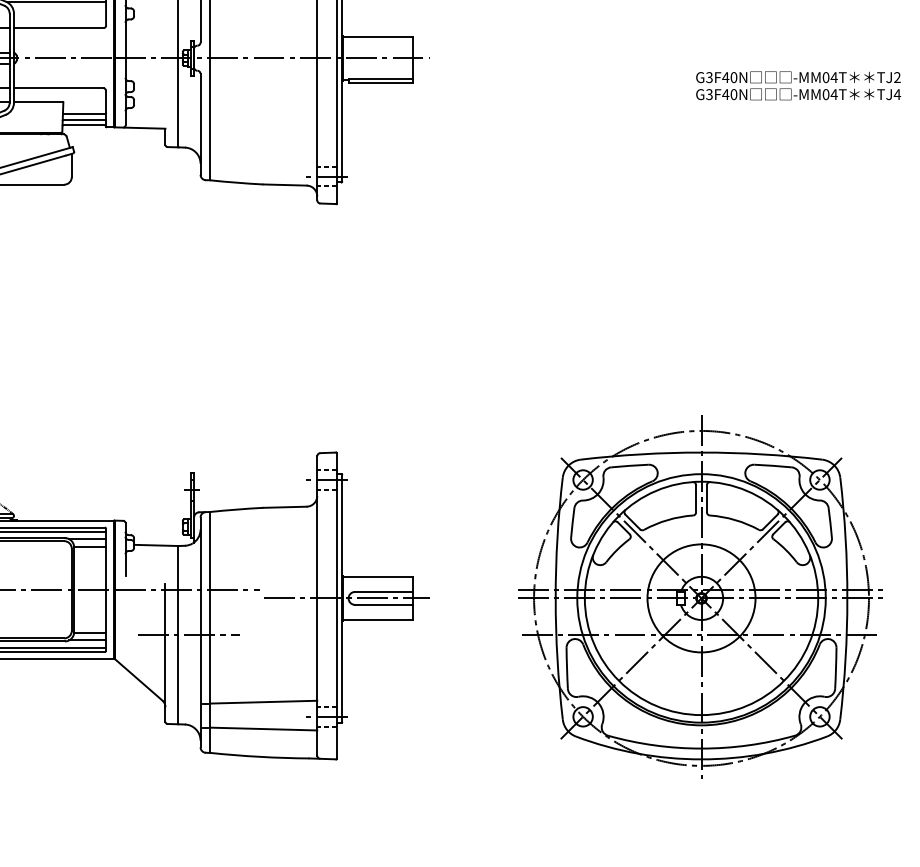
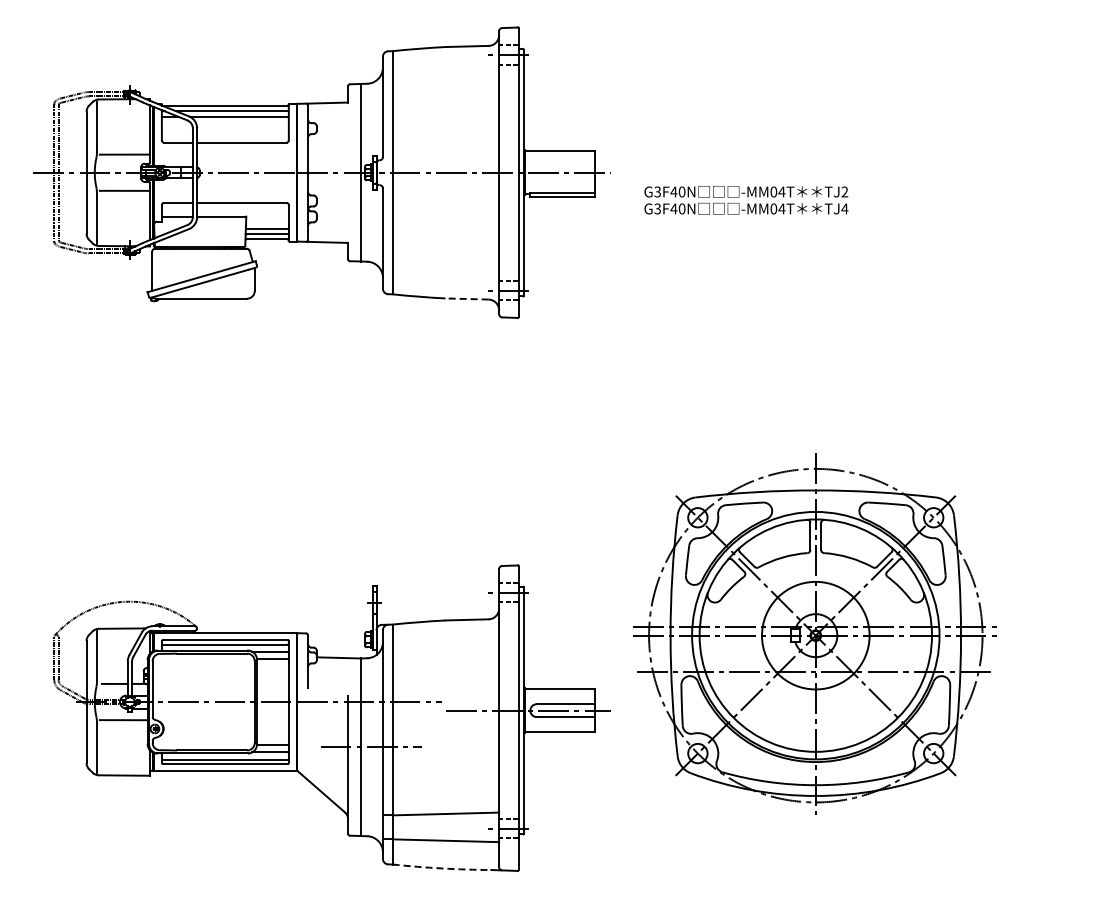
text: (798, 86) -> (746, 200), moved
line: (285, 185) -> (467, 299), solid -> dashed
part: (700, 596) -> (814, 633), moved
arc: (259, 756) -> (441, 868), solid -> dashed

